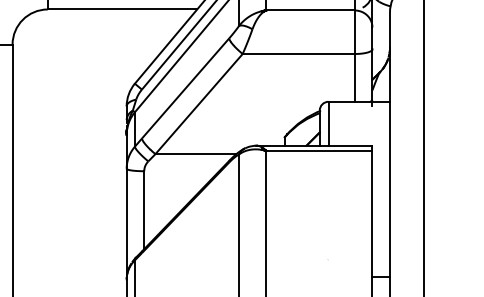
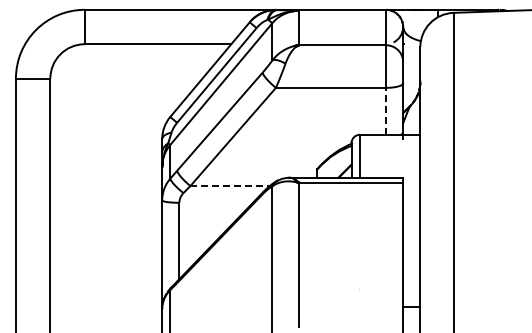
line: (354, 77) -> (385, 110), solid -> dashed
line: (196, 154) -> (230, 186), solid -> dashed

